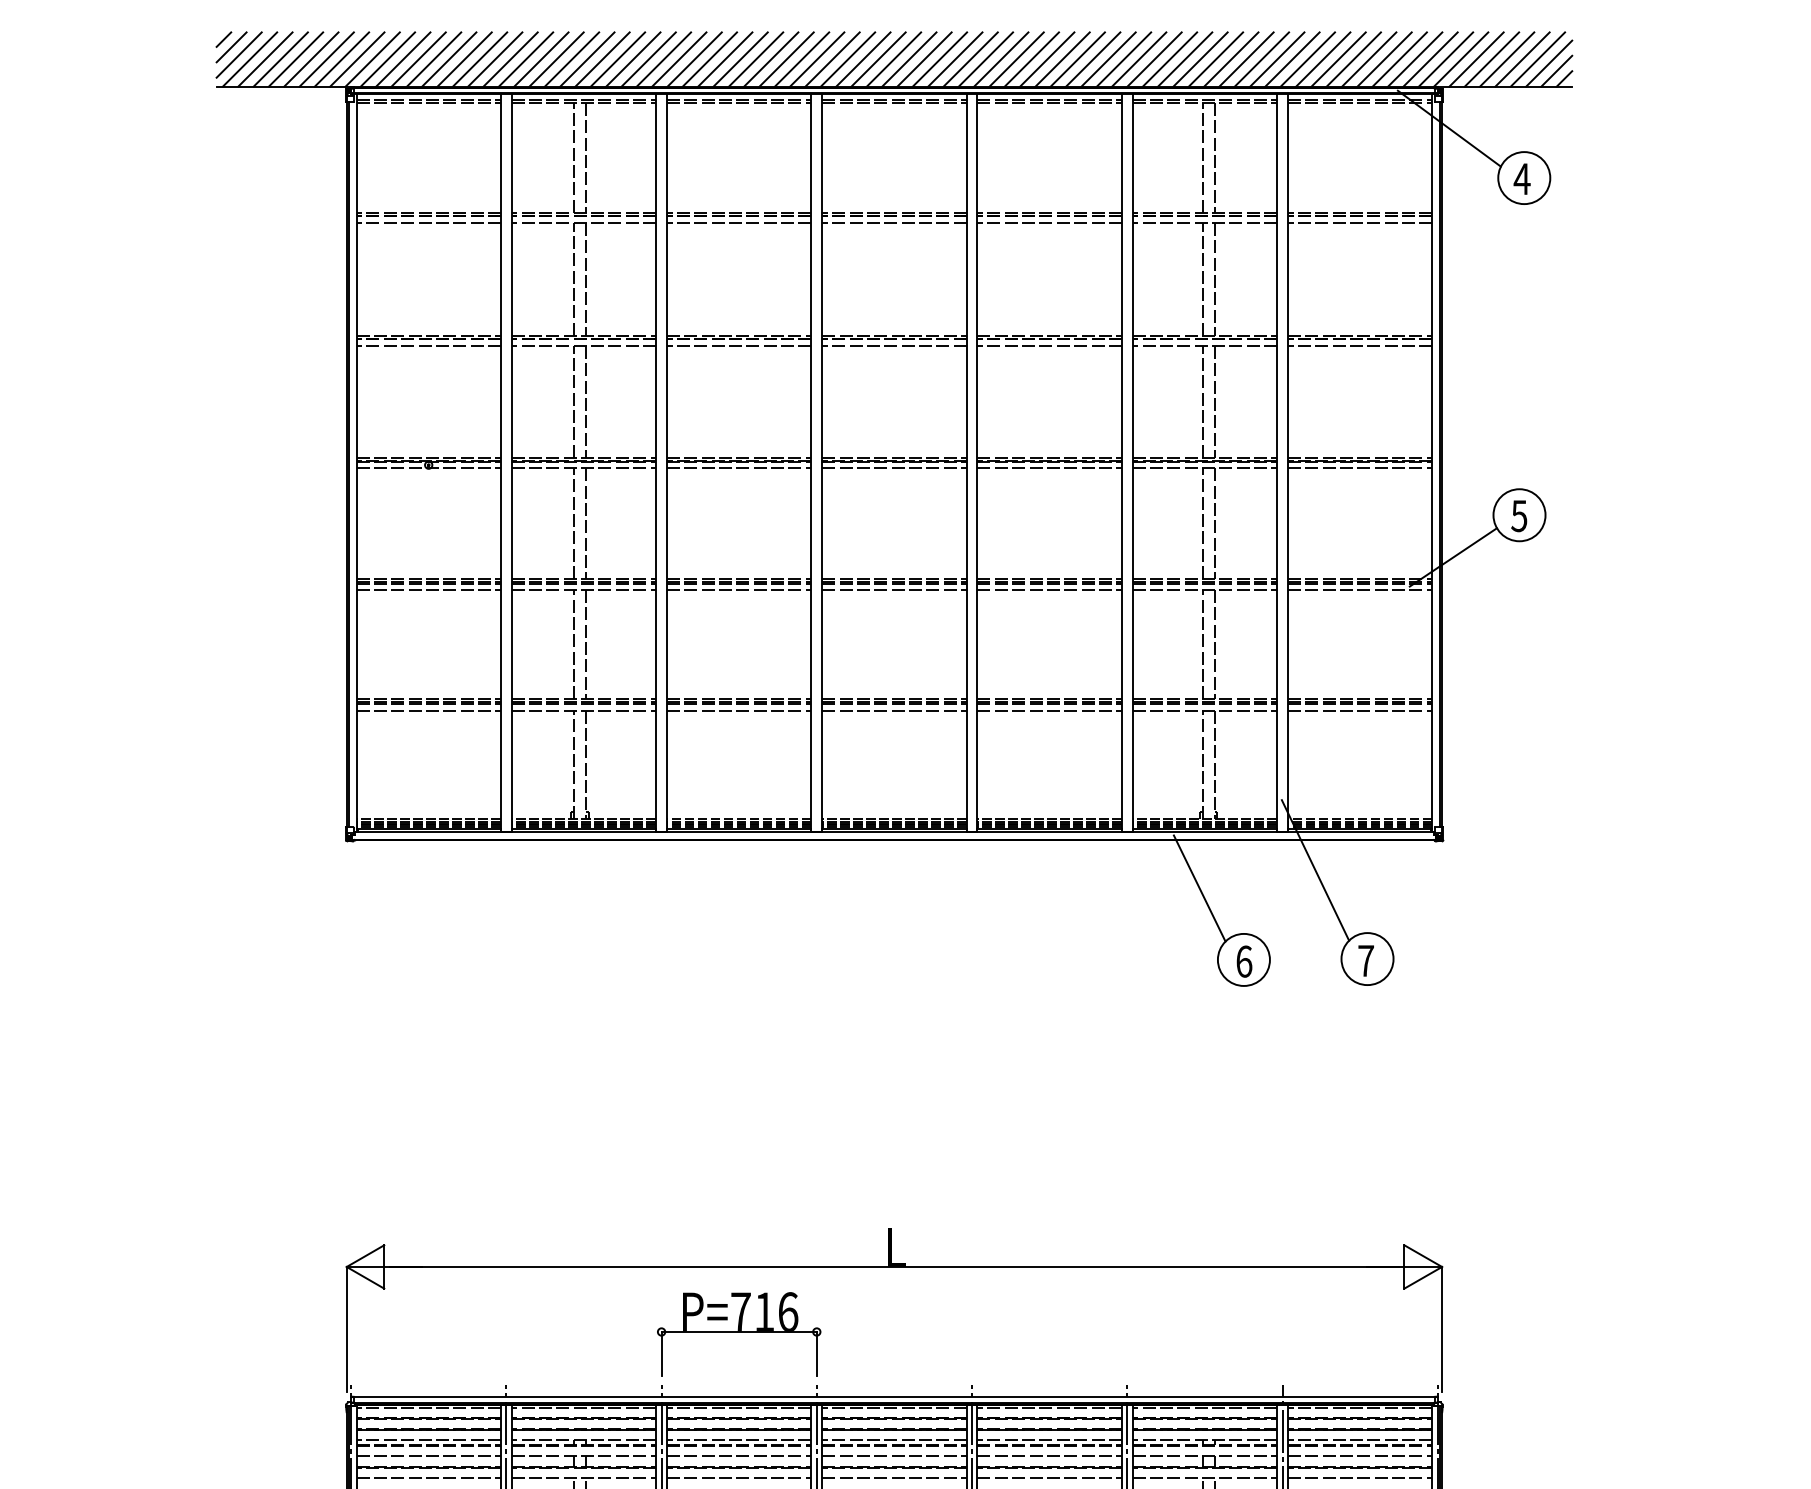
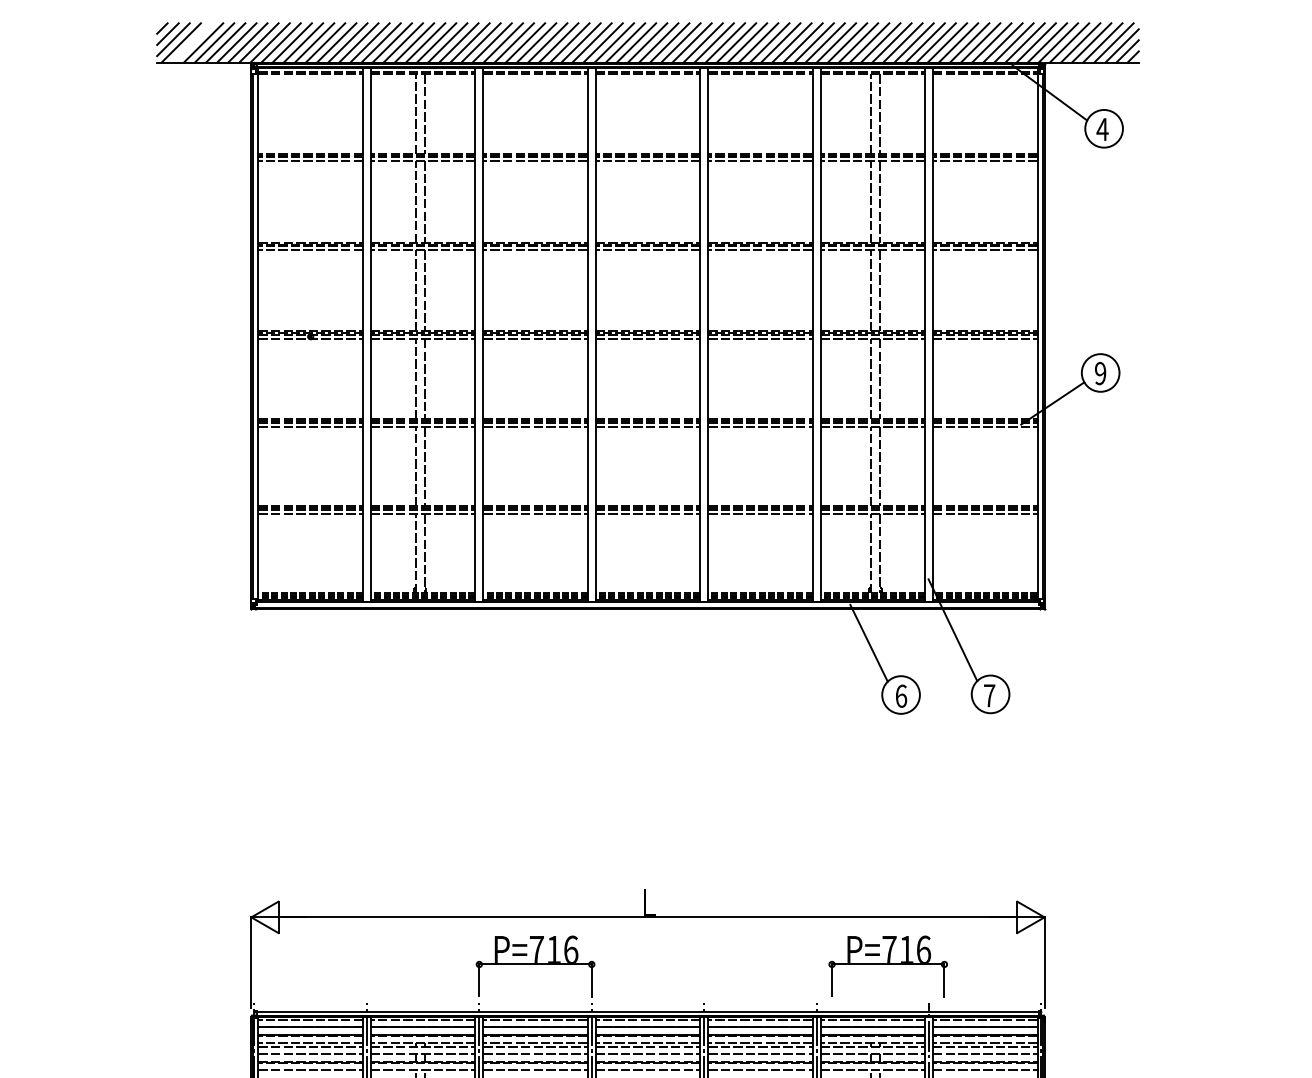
line: (265, 59) -> (192, 42), removed
text: (1519, 516) -> (1100, 373), 5 -> 9
part: (1226, 1334) -> (888, 966), added

